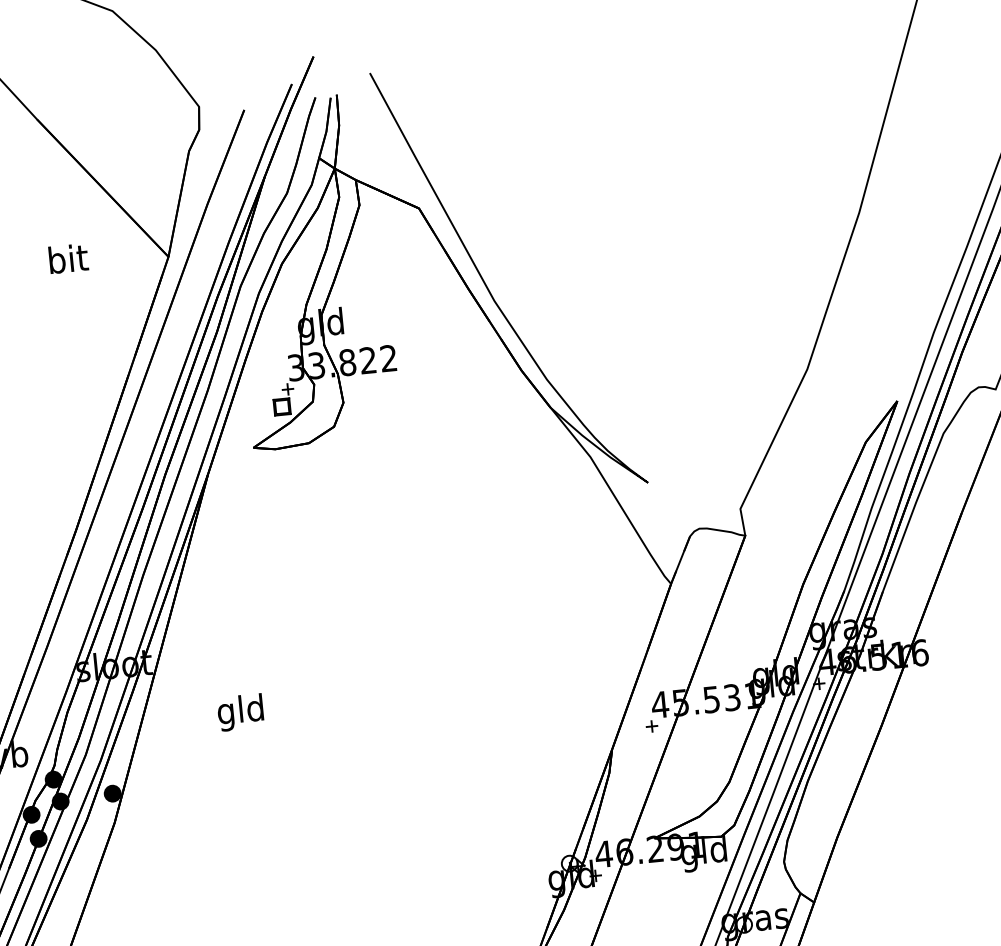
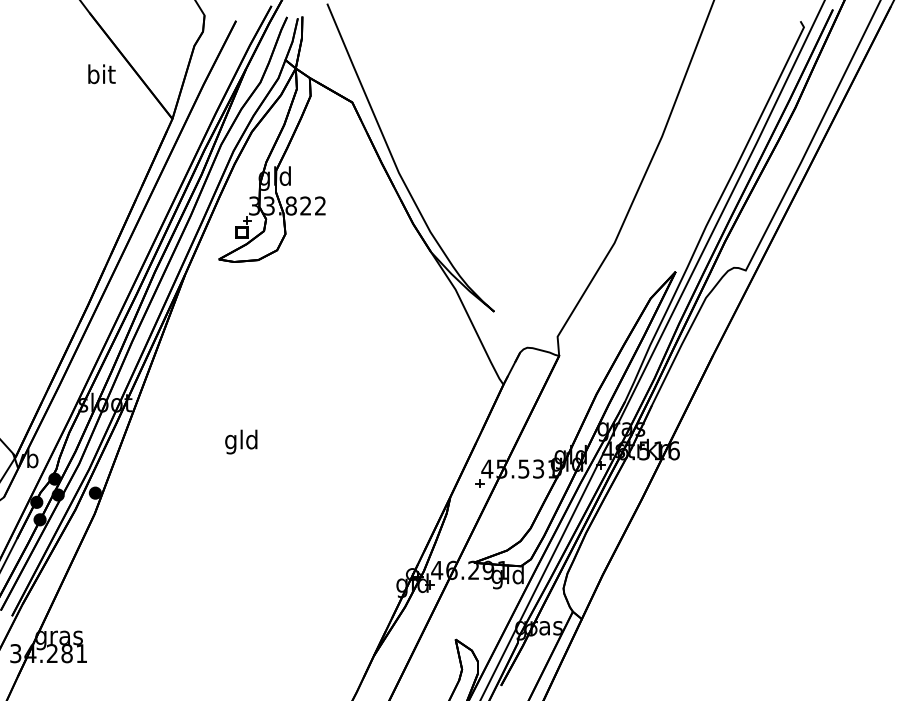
text: (67, 259) -> (101, 74), moved
text: (240, 711) -> (241, 441), moved

